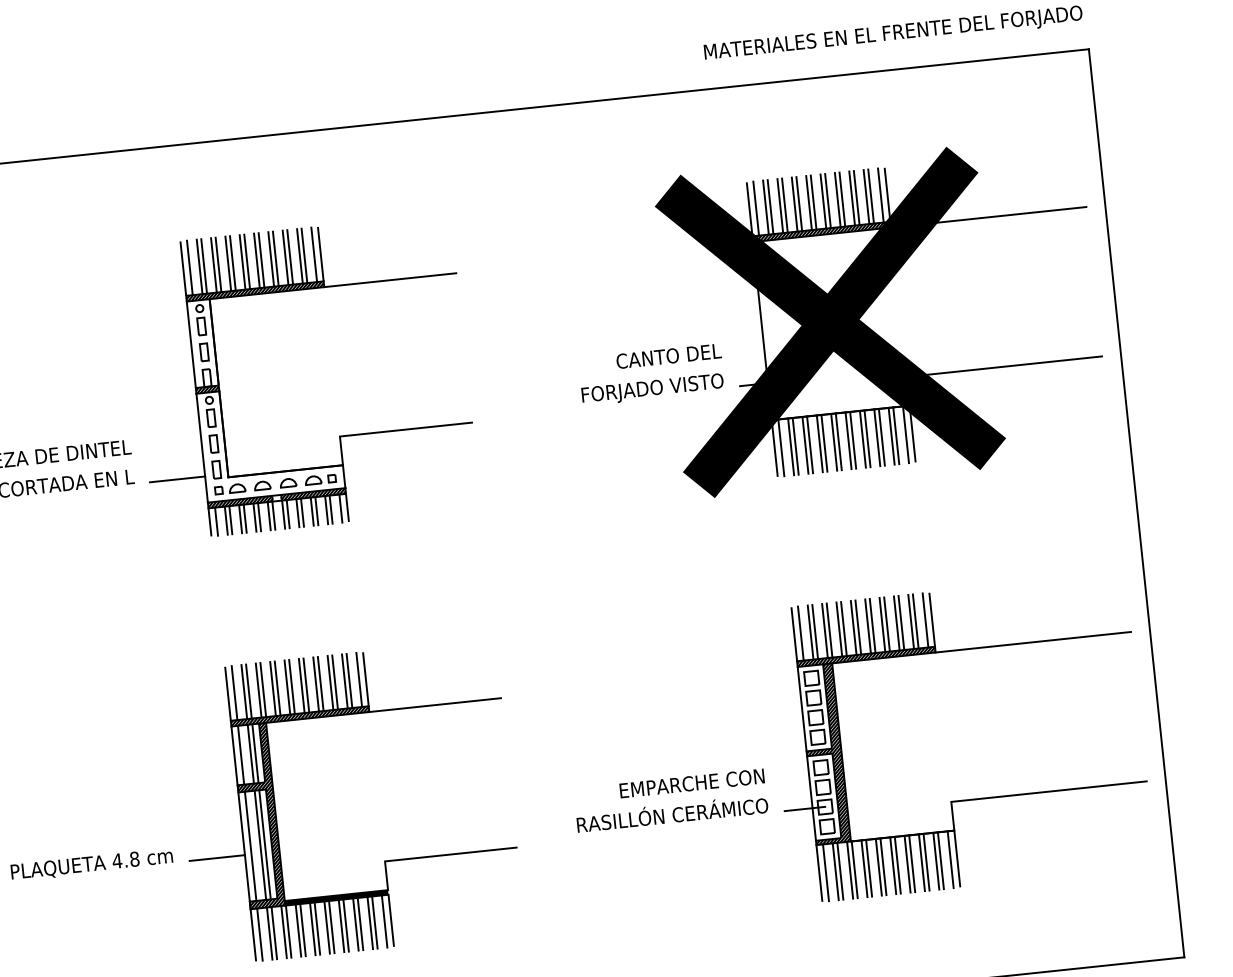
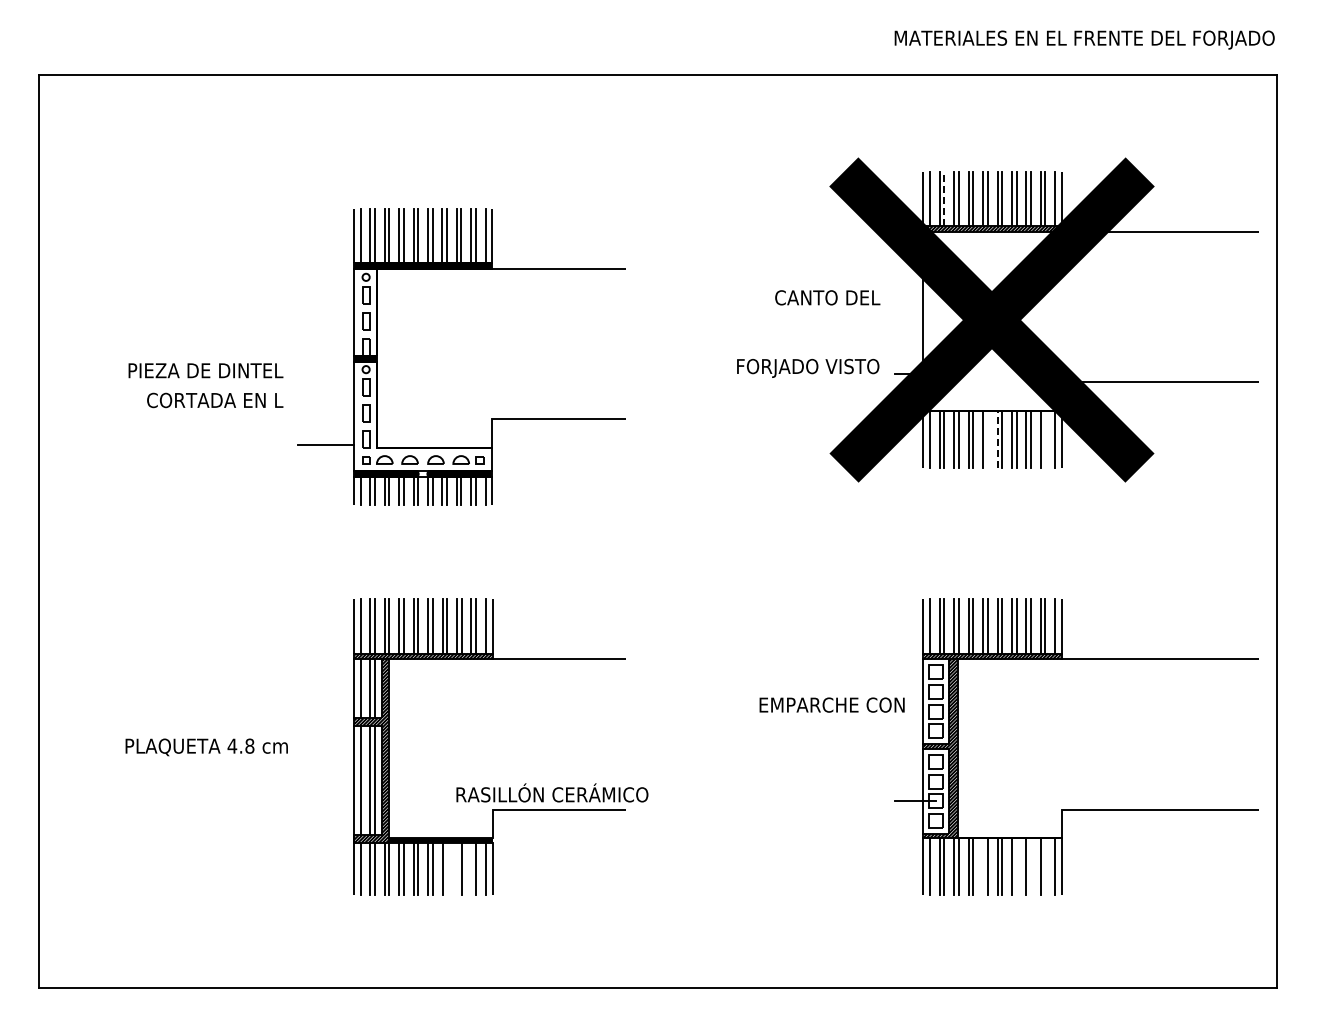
line: (770, 206) -> (944, 198), solid -> dashed
text: (668, 355) -> (827, 297), moved
part: (339, 435) -> (491, 418), moved
line: (896, 435) -> (1045, 439), removed
line: (848, 440) -> (997, 439), solid -> dashed
line: (838, 441) -> (987, 439), removed
text: (691, 782) -> (831, 704), moved
text: (672, 813) -> (552, 792), moved
line: (216, 857) -> (325, 788), removed
line: (940, 860) -> (1045, 866), removed
line: (926, 861) -> (1031, 866), removed
line: (912, 863) -> (1016, 866), removed
text: (91, 865) -> (206, 747), moved
line: (879, 866) -> (983, 866), removed
line: (370, 923) -> (471, 869), removed
line: (356, 924) -> (457, 869), removed
line: (346, 925) -> (447, 869), removed

